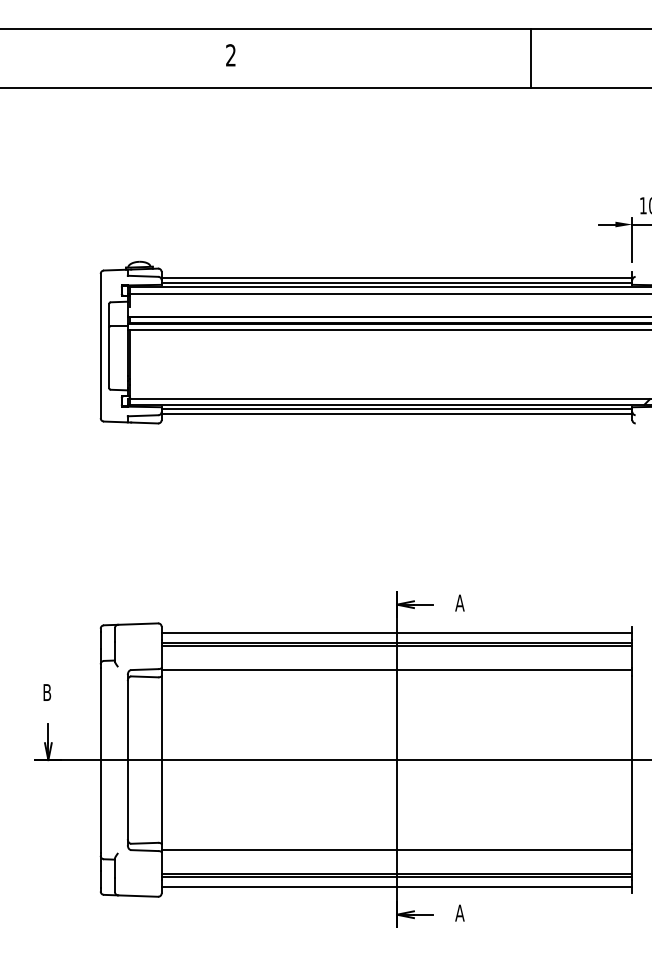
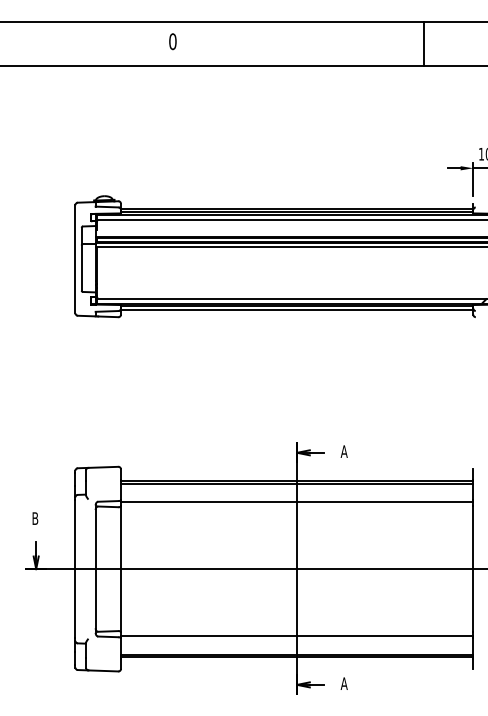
text: (231, 55) -> (173, 41), 2 -> 0
line: (530, 57) -> (424, 43), moved
line: (396, 633) -> (296, 474), removed
line: (396, 887) -> (296, 664), removed

